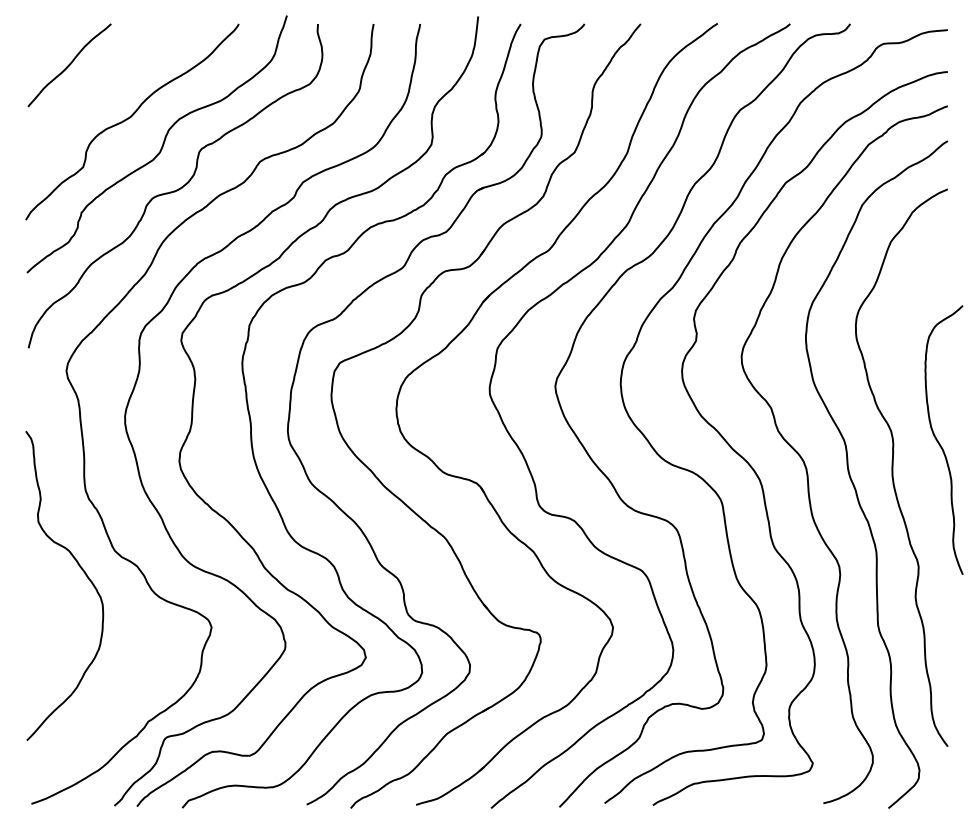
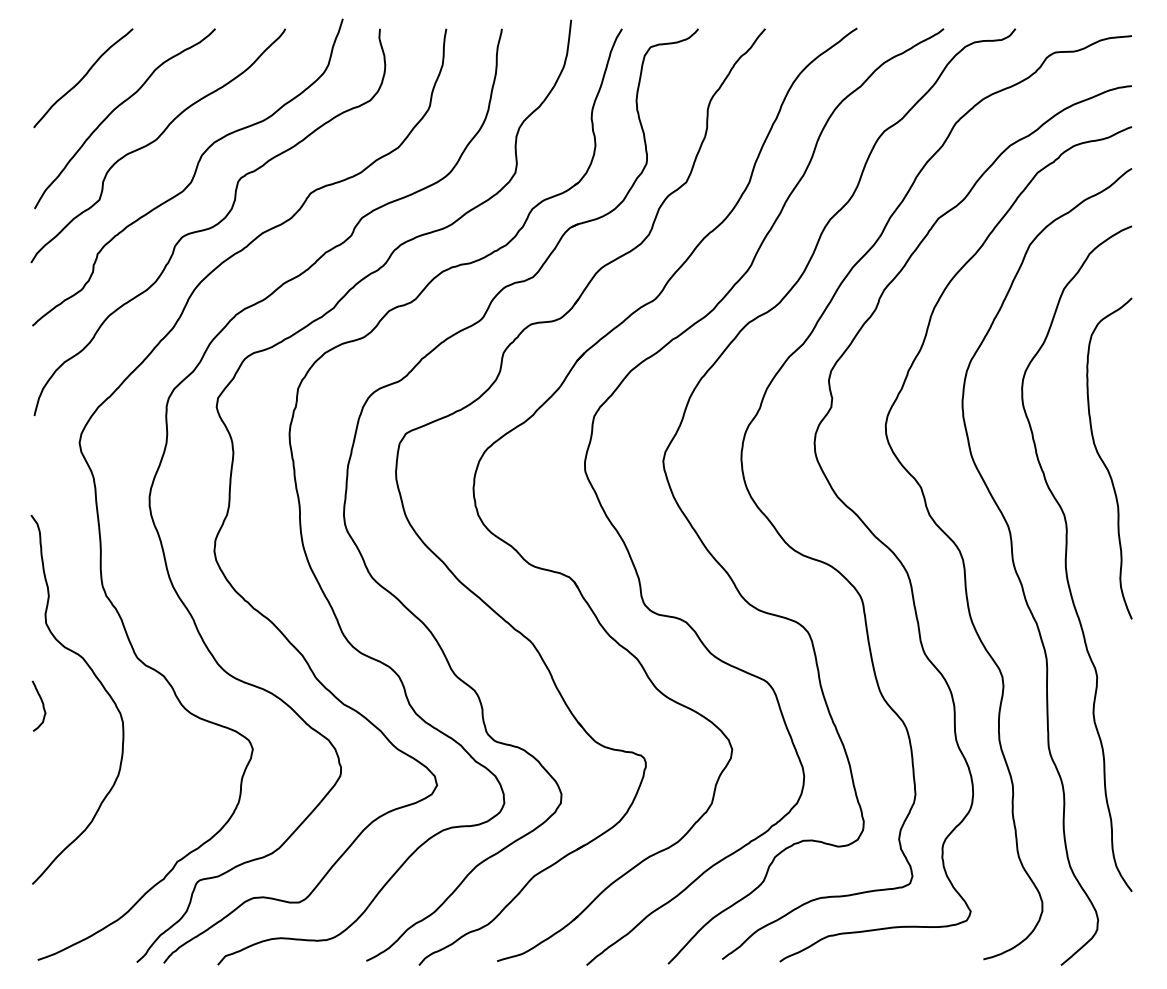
curve: (98, 90) -> (117, 108), added
curve: (939, 441) -> (1103, 460), moved
curve: (35, 590) -> (42, 705), added

